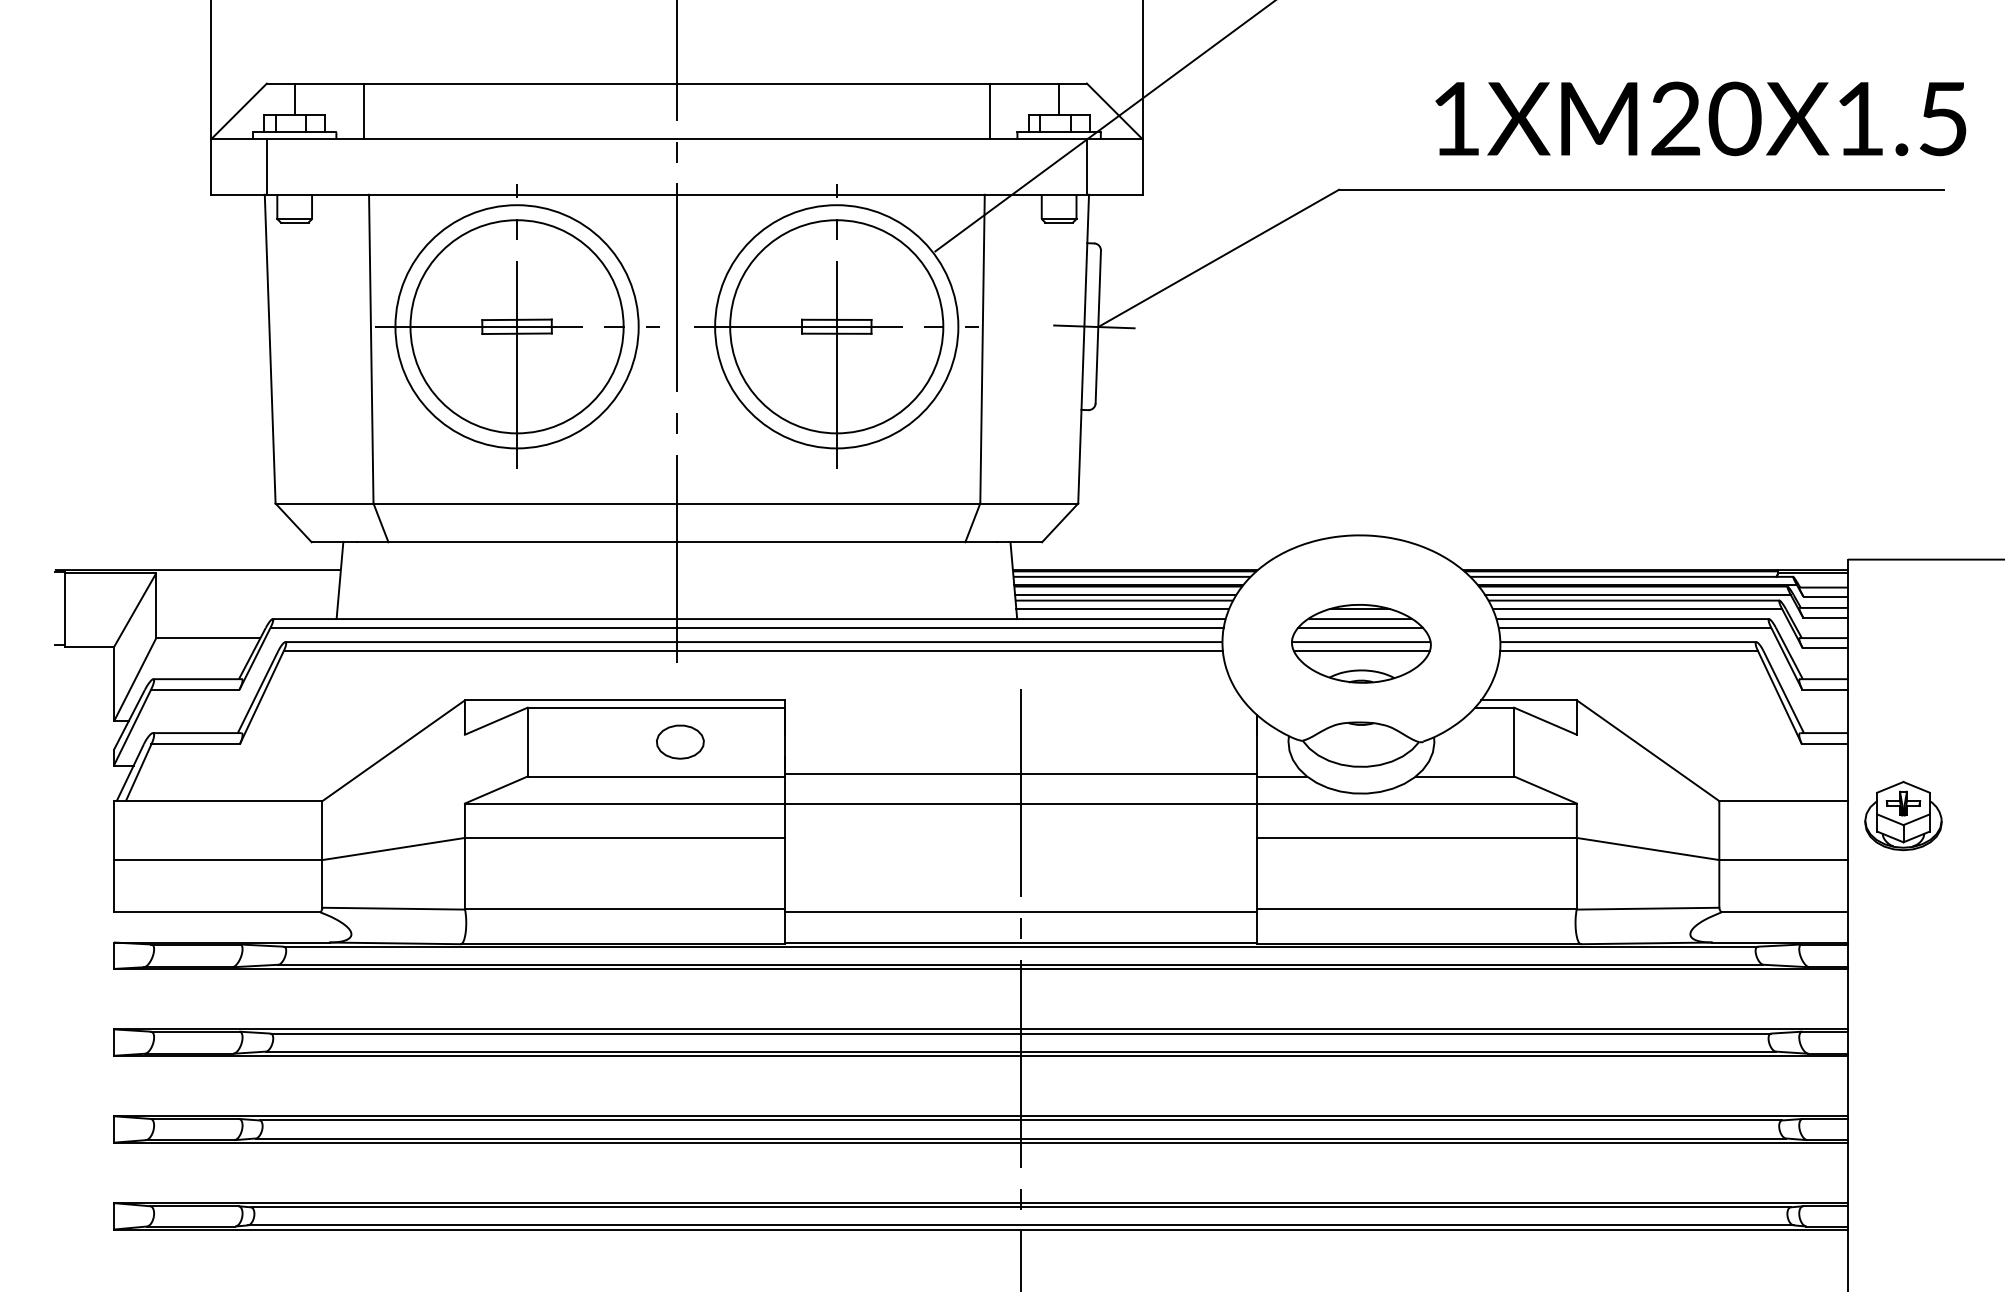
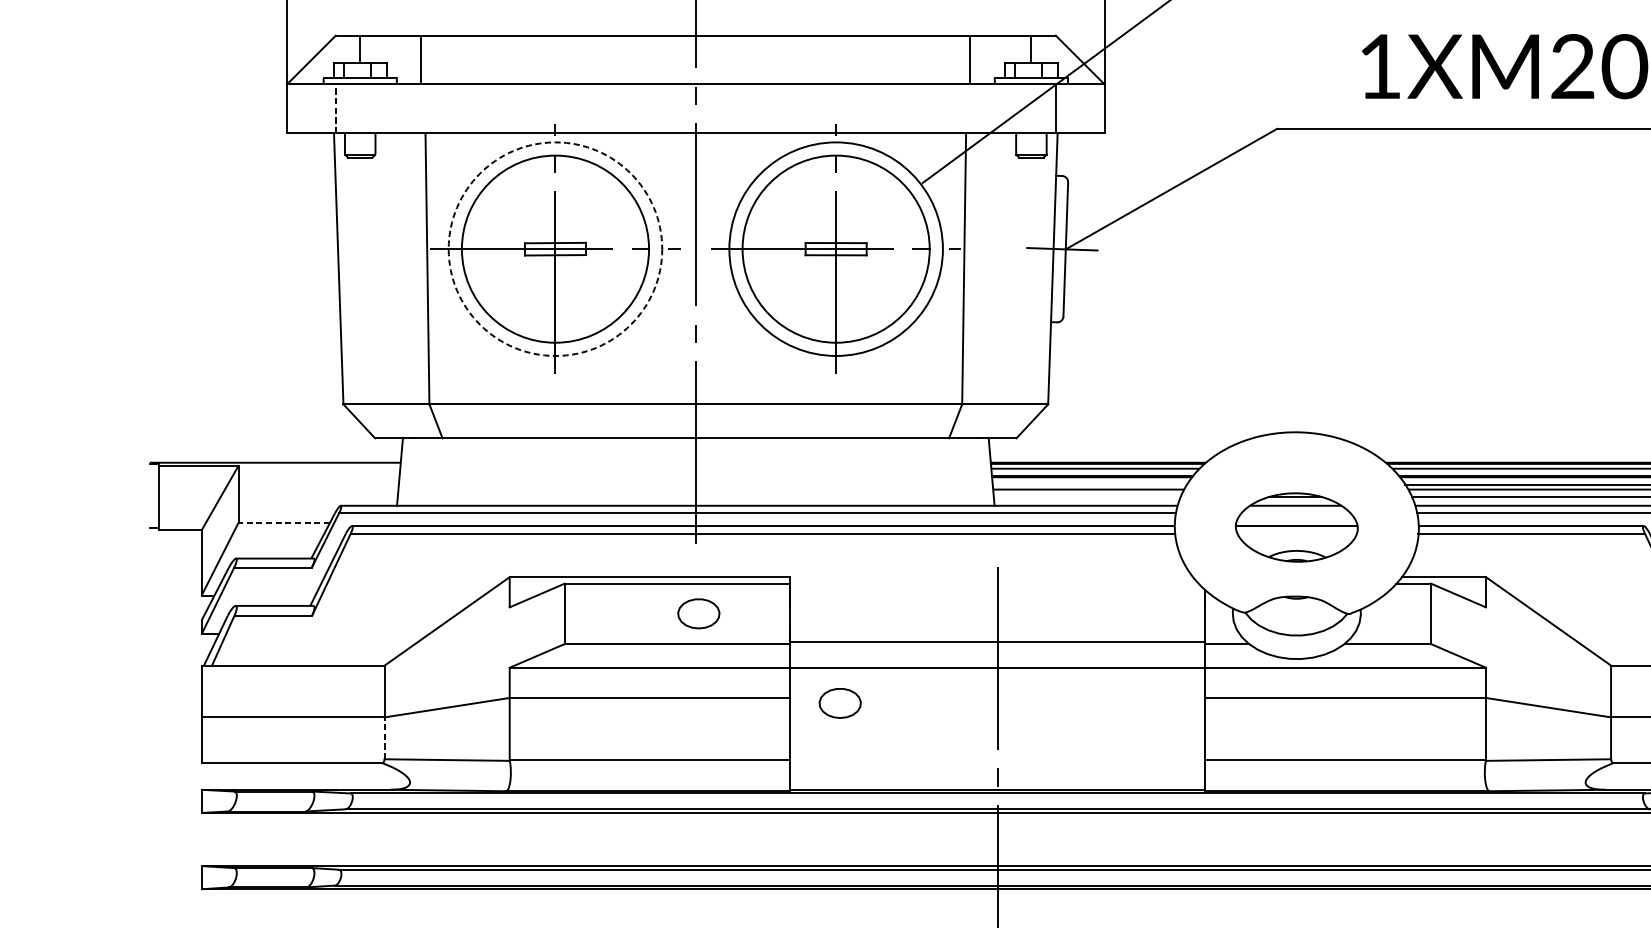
line: (266, 166) -> (335, 108), solid -> dashed
circle: (516, 326) -> (554, 248), solid -> dashed
line: (1125, 595) -> (1089, 485), removed
line: (1122, 609) -> (1087, 497), removed
line: (1360, 627) -> (1296, 513), removed
line: (207, 638) -> (283, 522), solid -> dashed
line: (1361, 650) -> (1296, 533), removed
part: (841, 843) -> (840, 702), added
line: (322, 883) -> (384, 737), solid -> dashed
line: (1020, 912) -> (997, 763), removed

